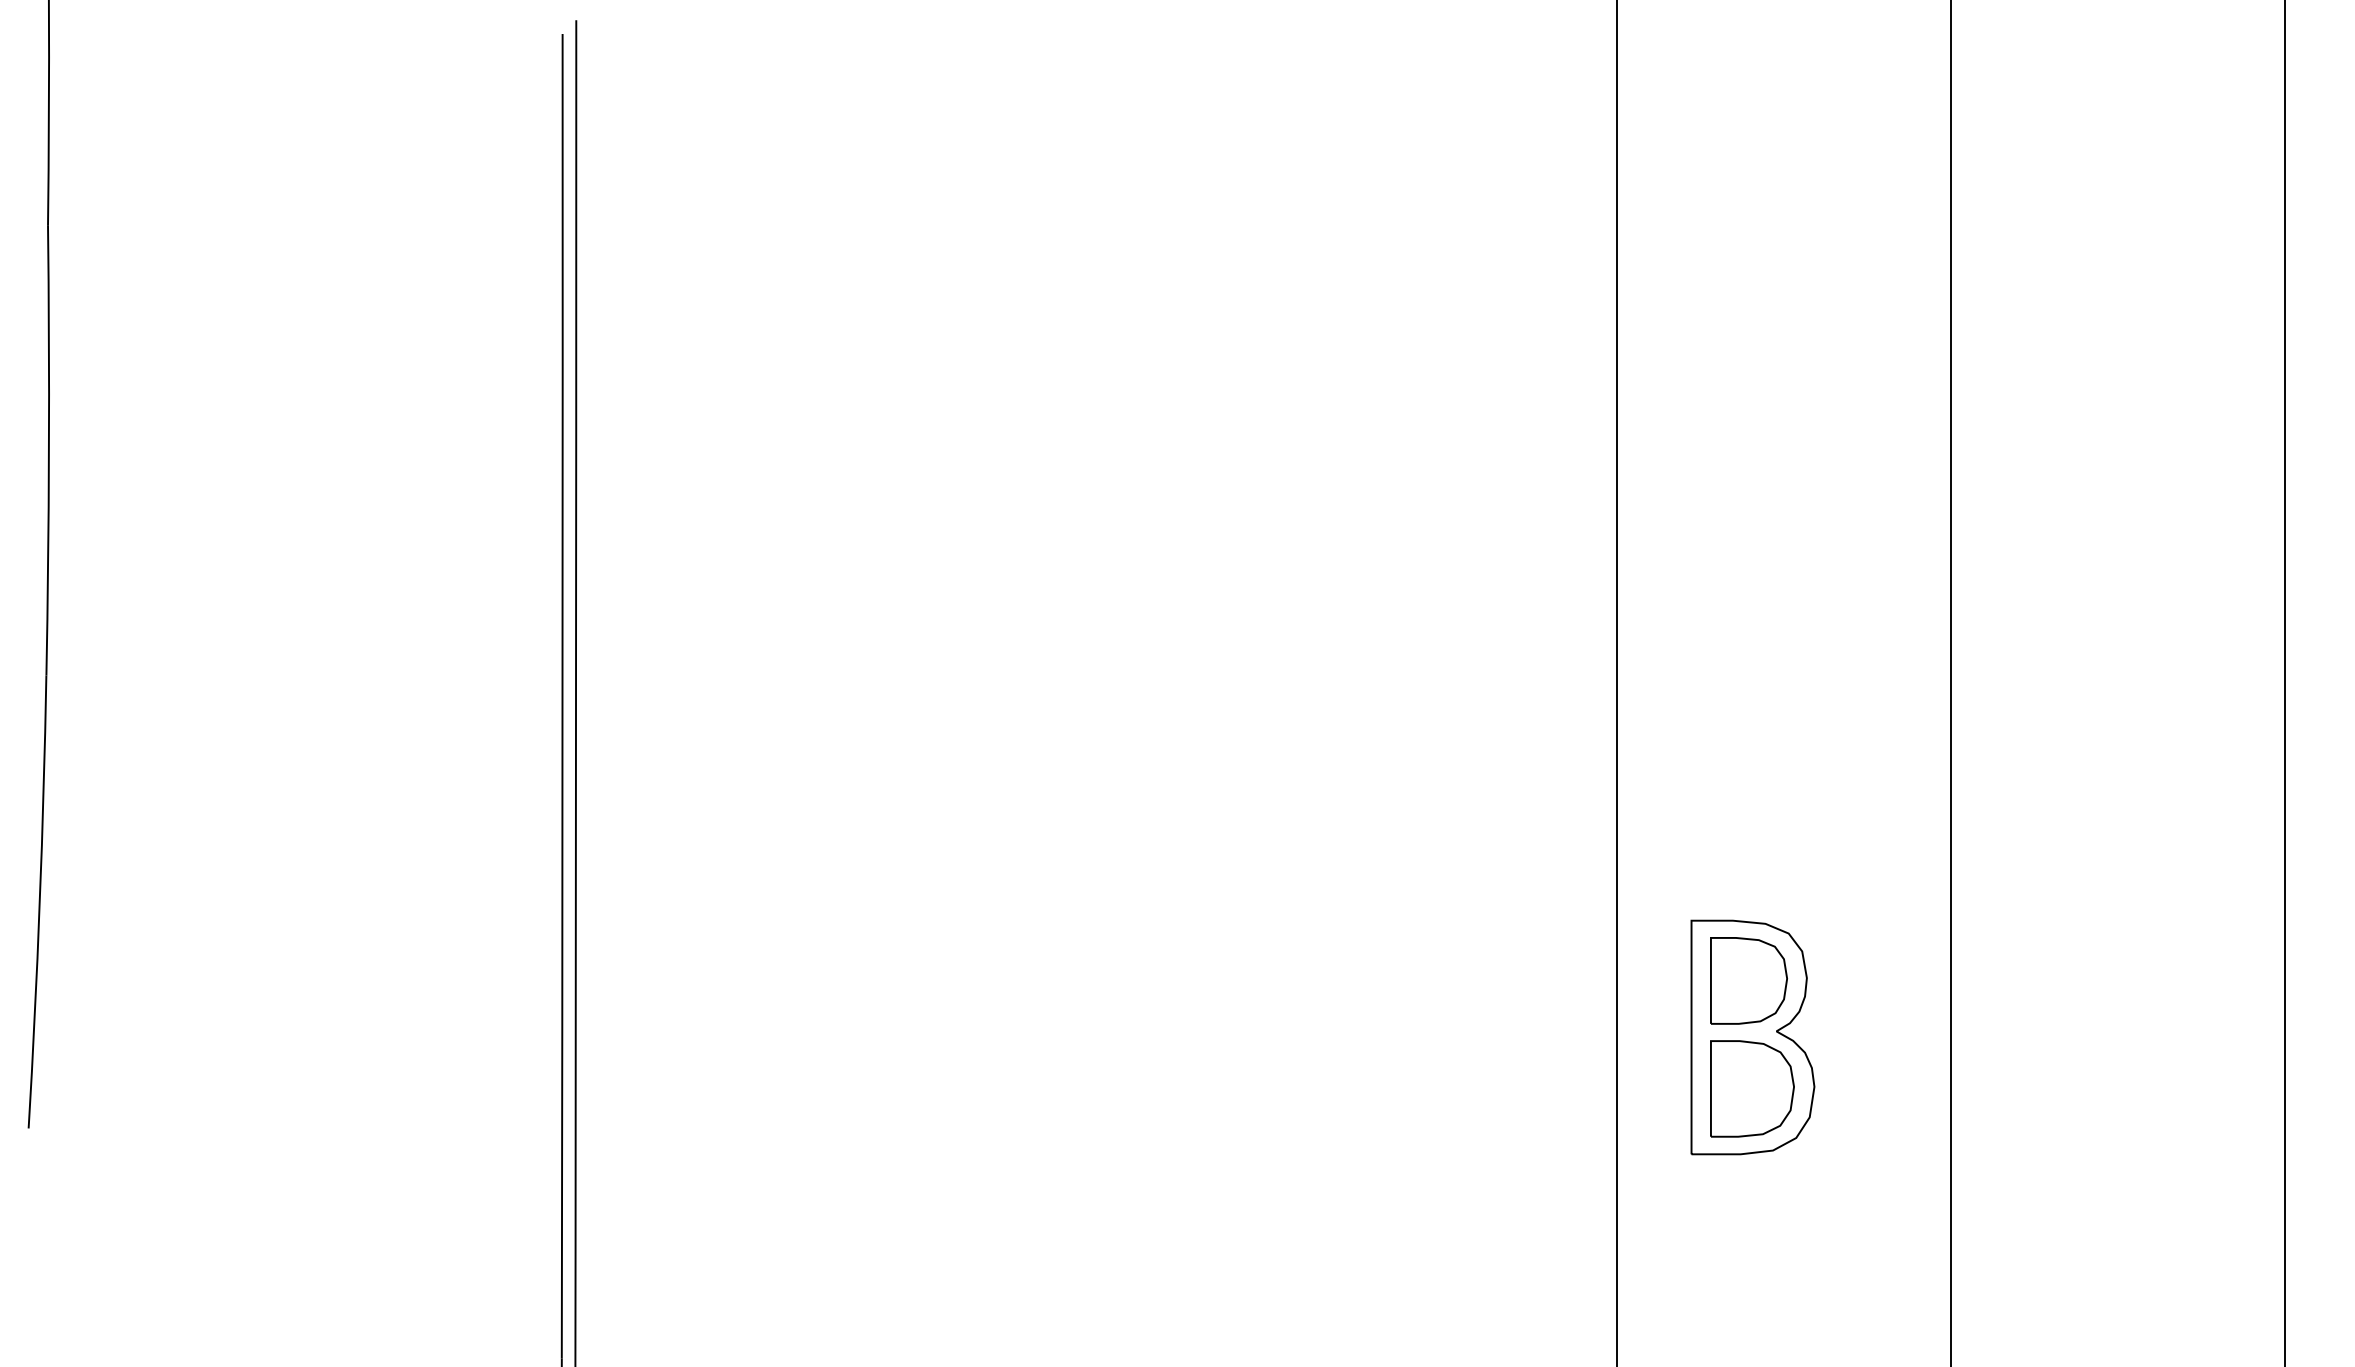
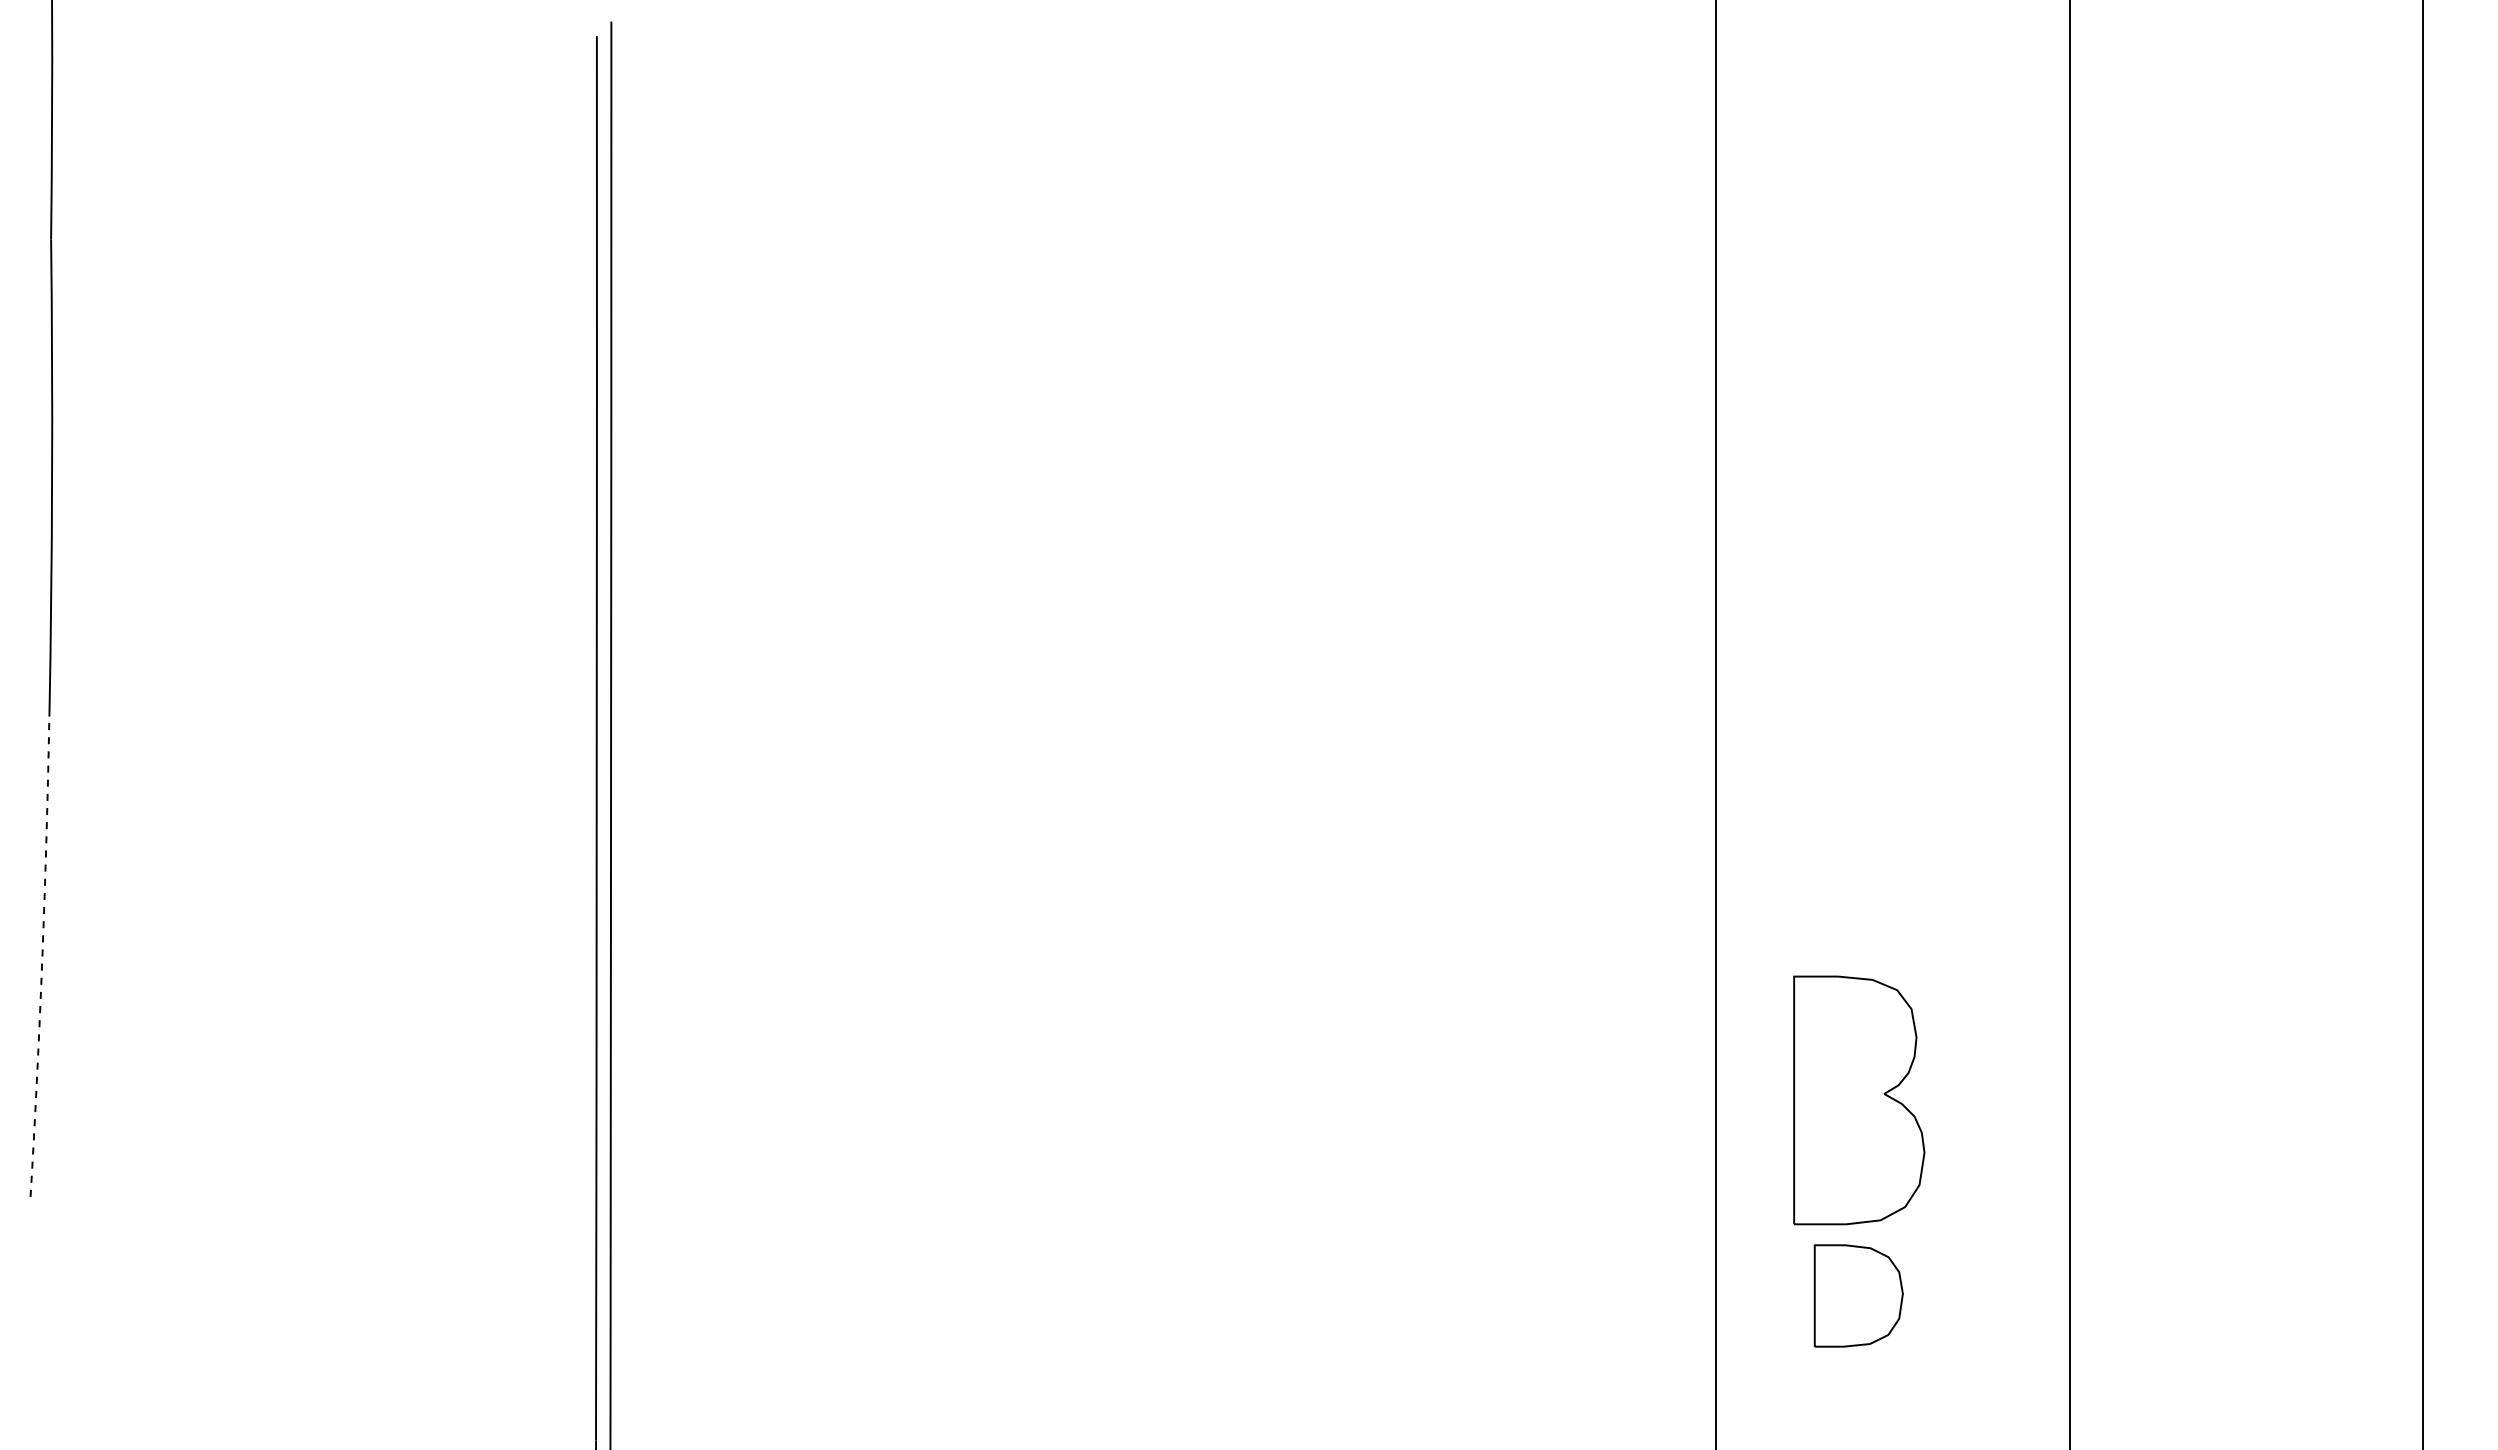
arc: (39, 901) -> (42, 956), solid -> dashed
part: (1748, 980) -> (1854, 1040), removed
part: (1752, 1088) -> (1858, 1295), moved

